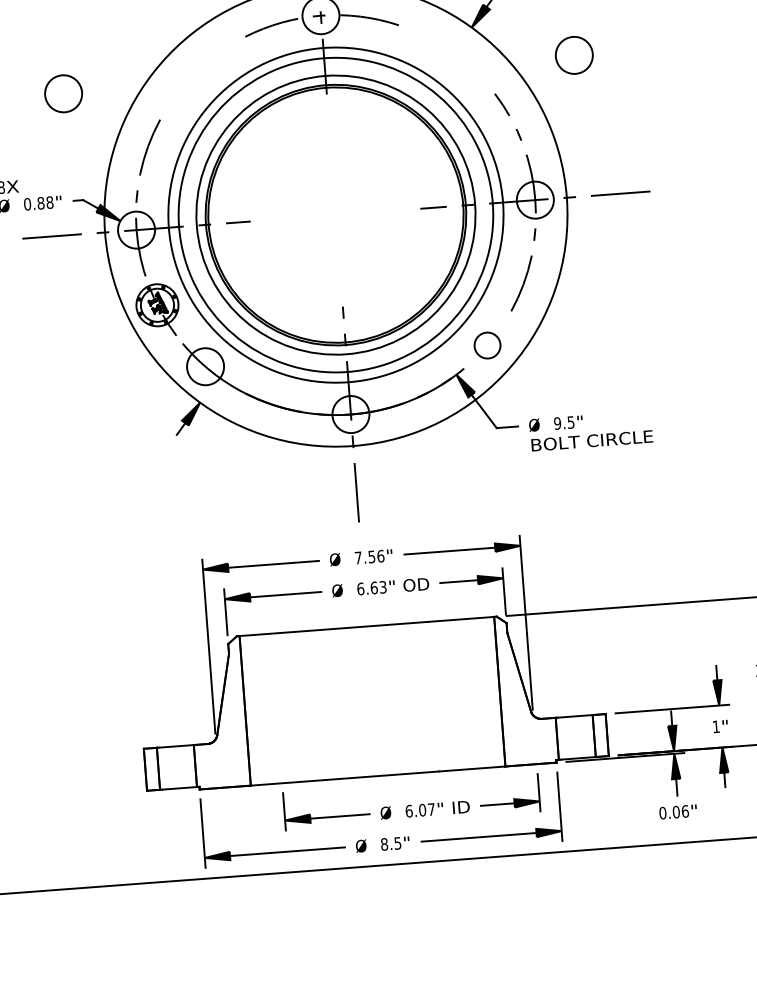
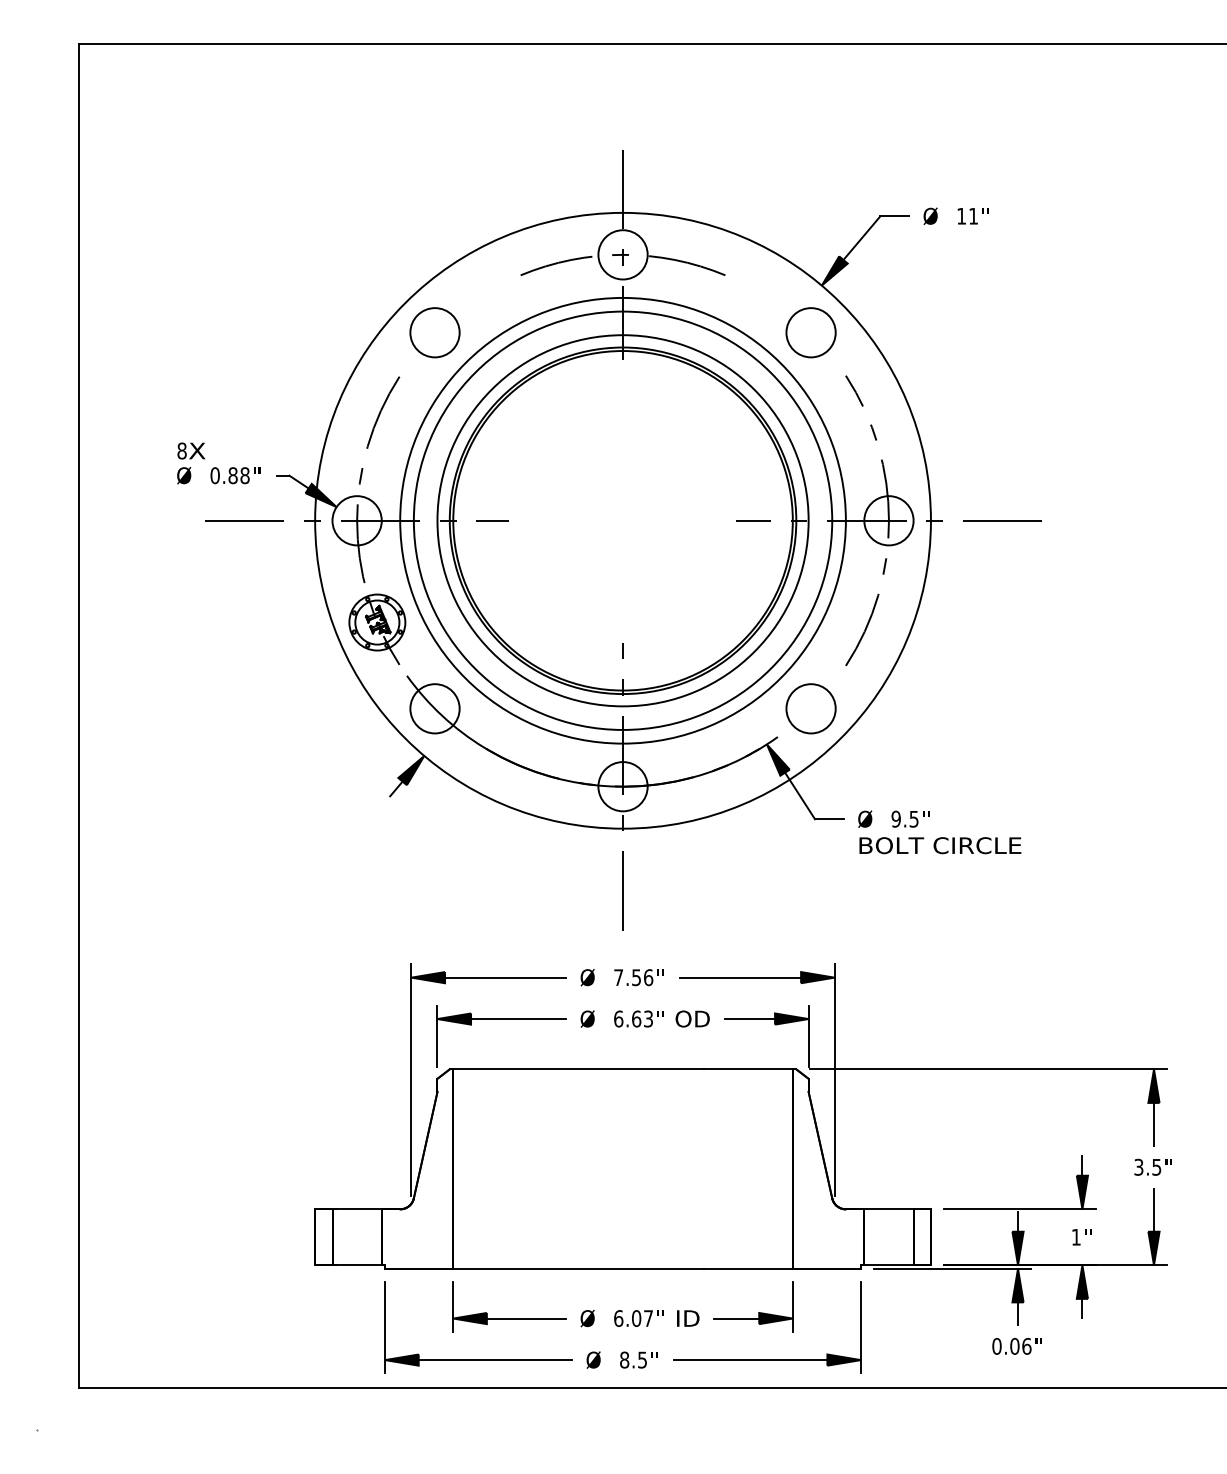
circle: (573, 55) -> (810, 332), moved
circle: (63, 93) -> (434, 332), moved
circle: (487, 345) -> (810, 708), size x1.43
part: (411, 801) -> (622, 1306), moved

